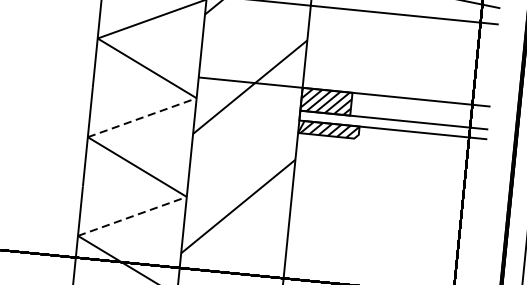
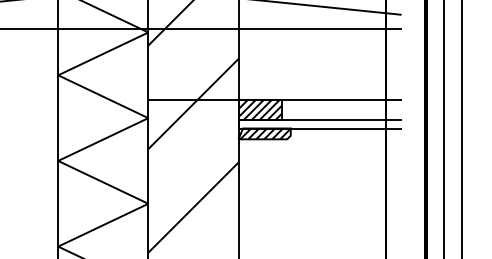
line: (142, 117) -> (103, 139), dashed -> solid
line: (132, 216) -> (103, 225), dashed -> solid

